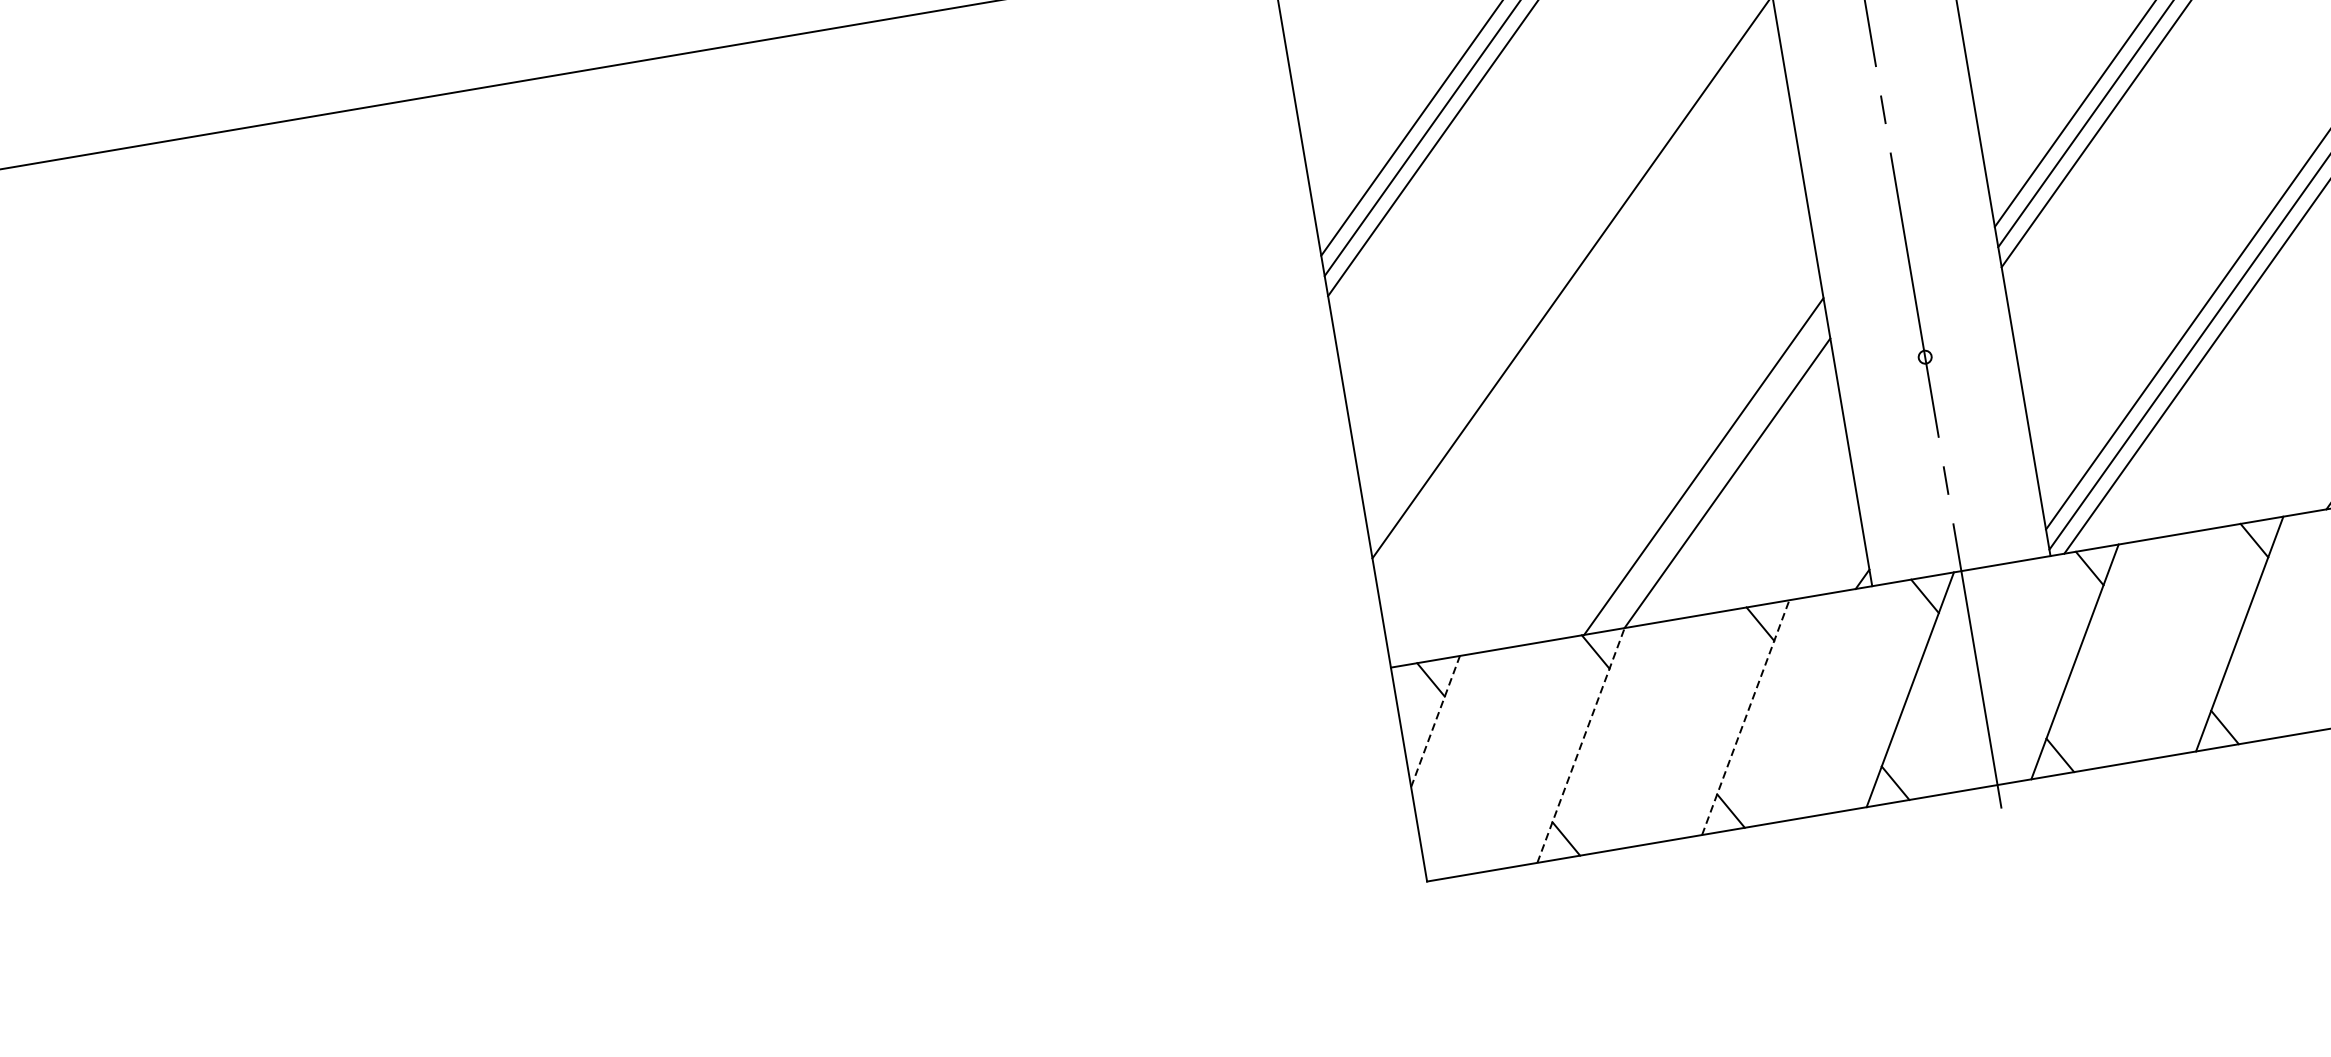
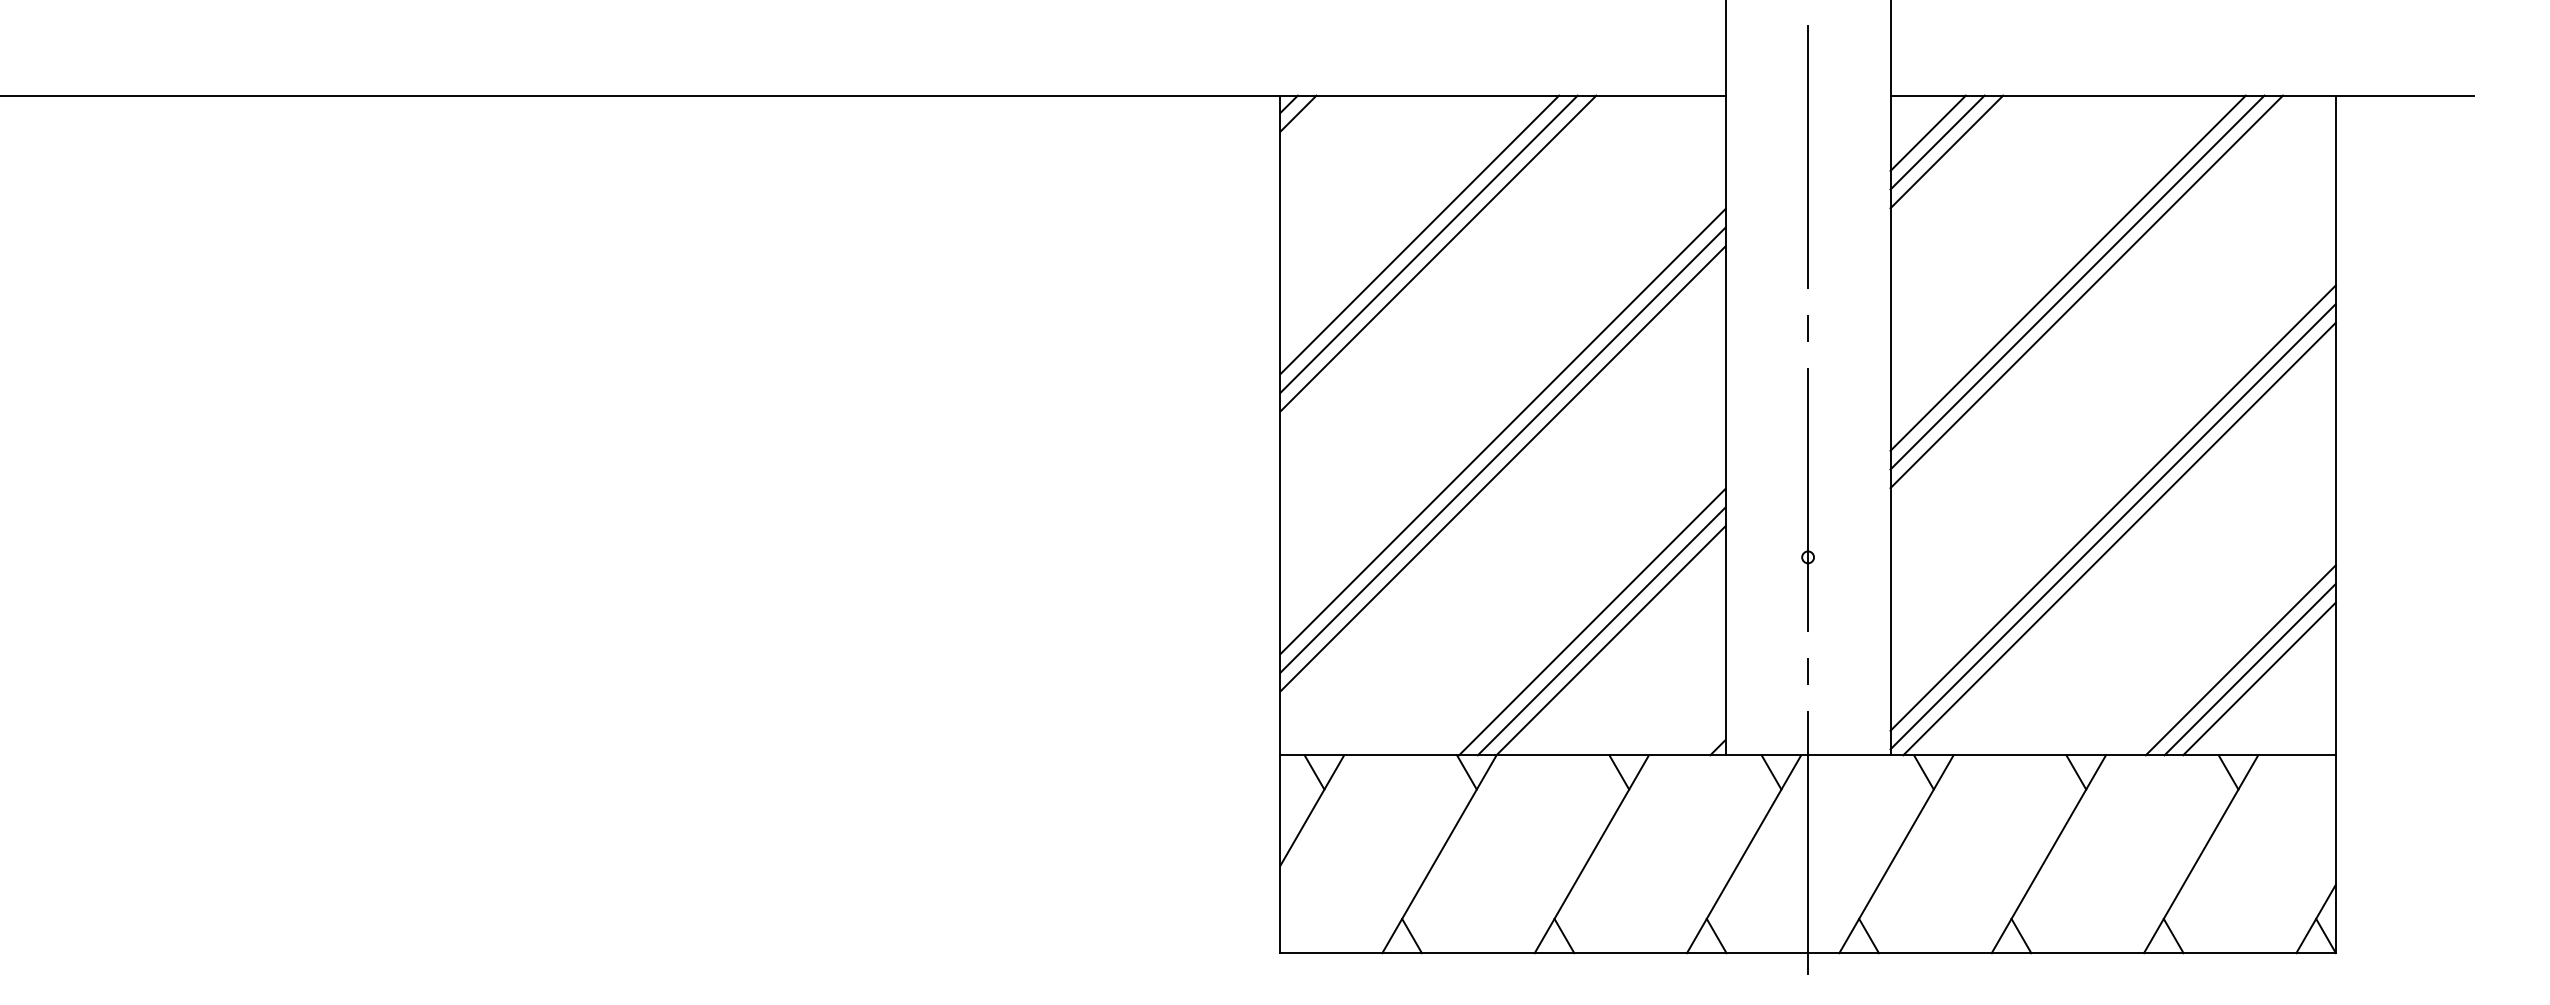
line: (1575, 296) -> (1502, 449), added
line: (1578, 317) -> (1502, 468), added
line: (1715, 475) -> (1601, 631), added
line: (1746, 716) -> (1592, 853), dashed -> solid
line: (1435, 721) -> (1312, 810), dashed -> solid
line: (1580, 744) -> (1439, 853), dashed -> solid

